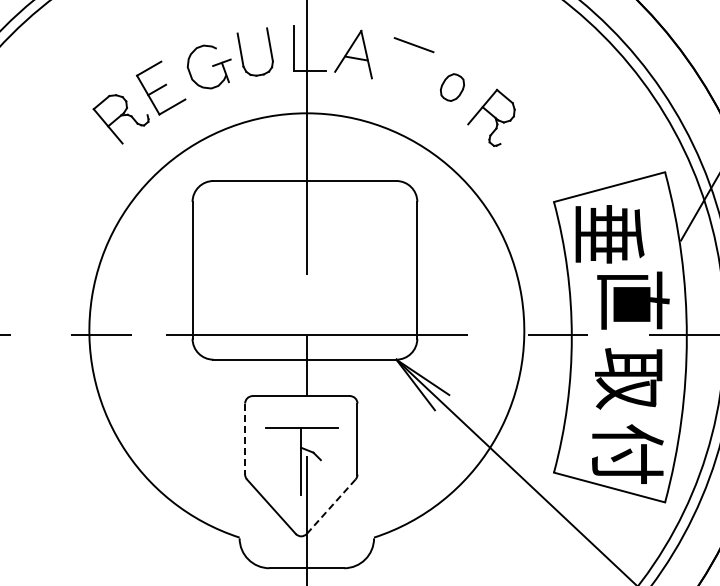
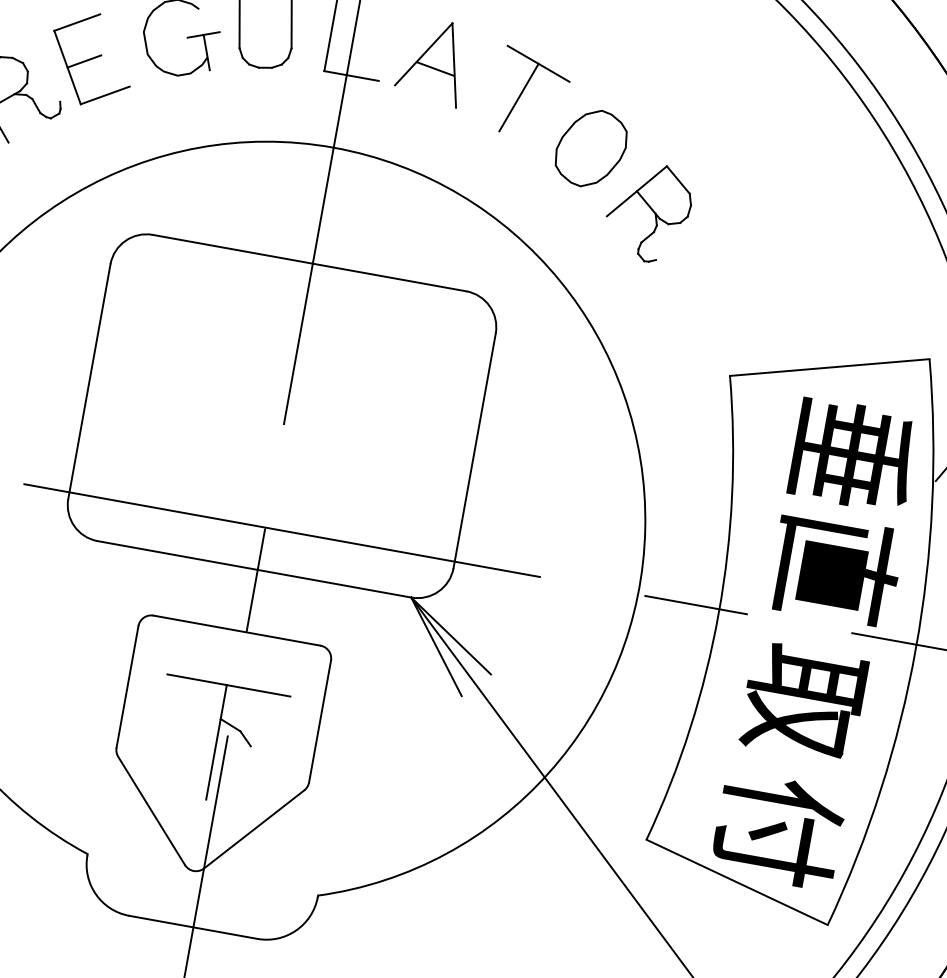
line: (406, 66) -> (518, 98), added
part: (452, 87) -> (591, 148), size x1.67
text: (609, 234) -> (852, 455), moved
line: (245, 439) -> (127, 687), dashed -> solid
line: (331, 506) -> (254, 829), dashed -> solid

